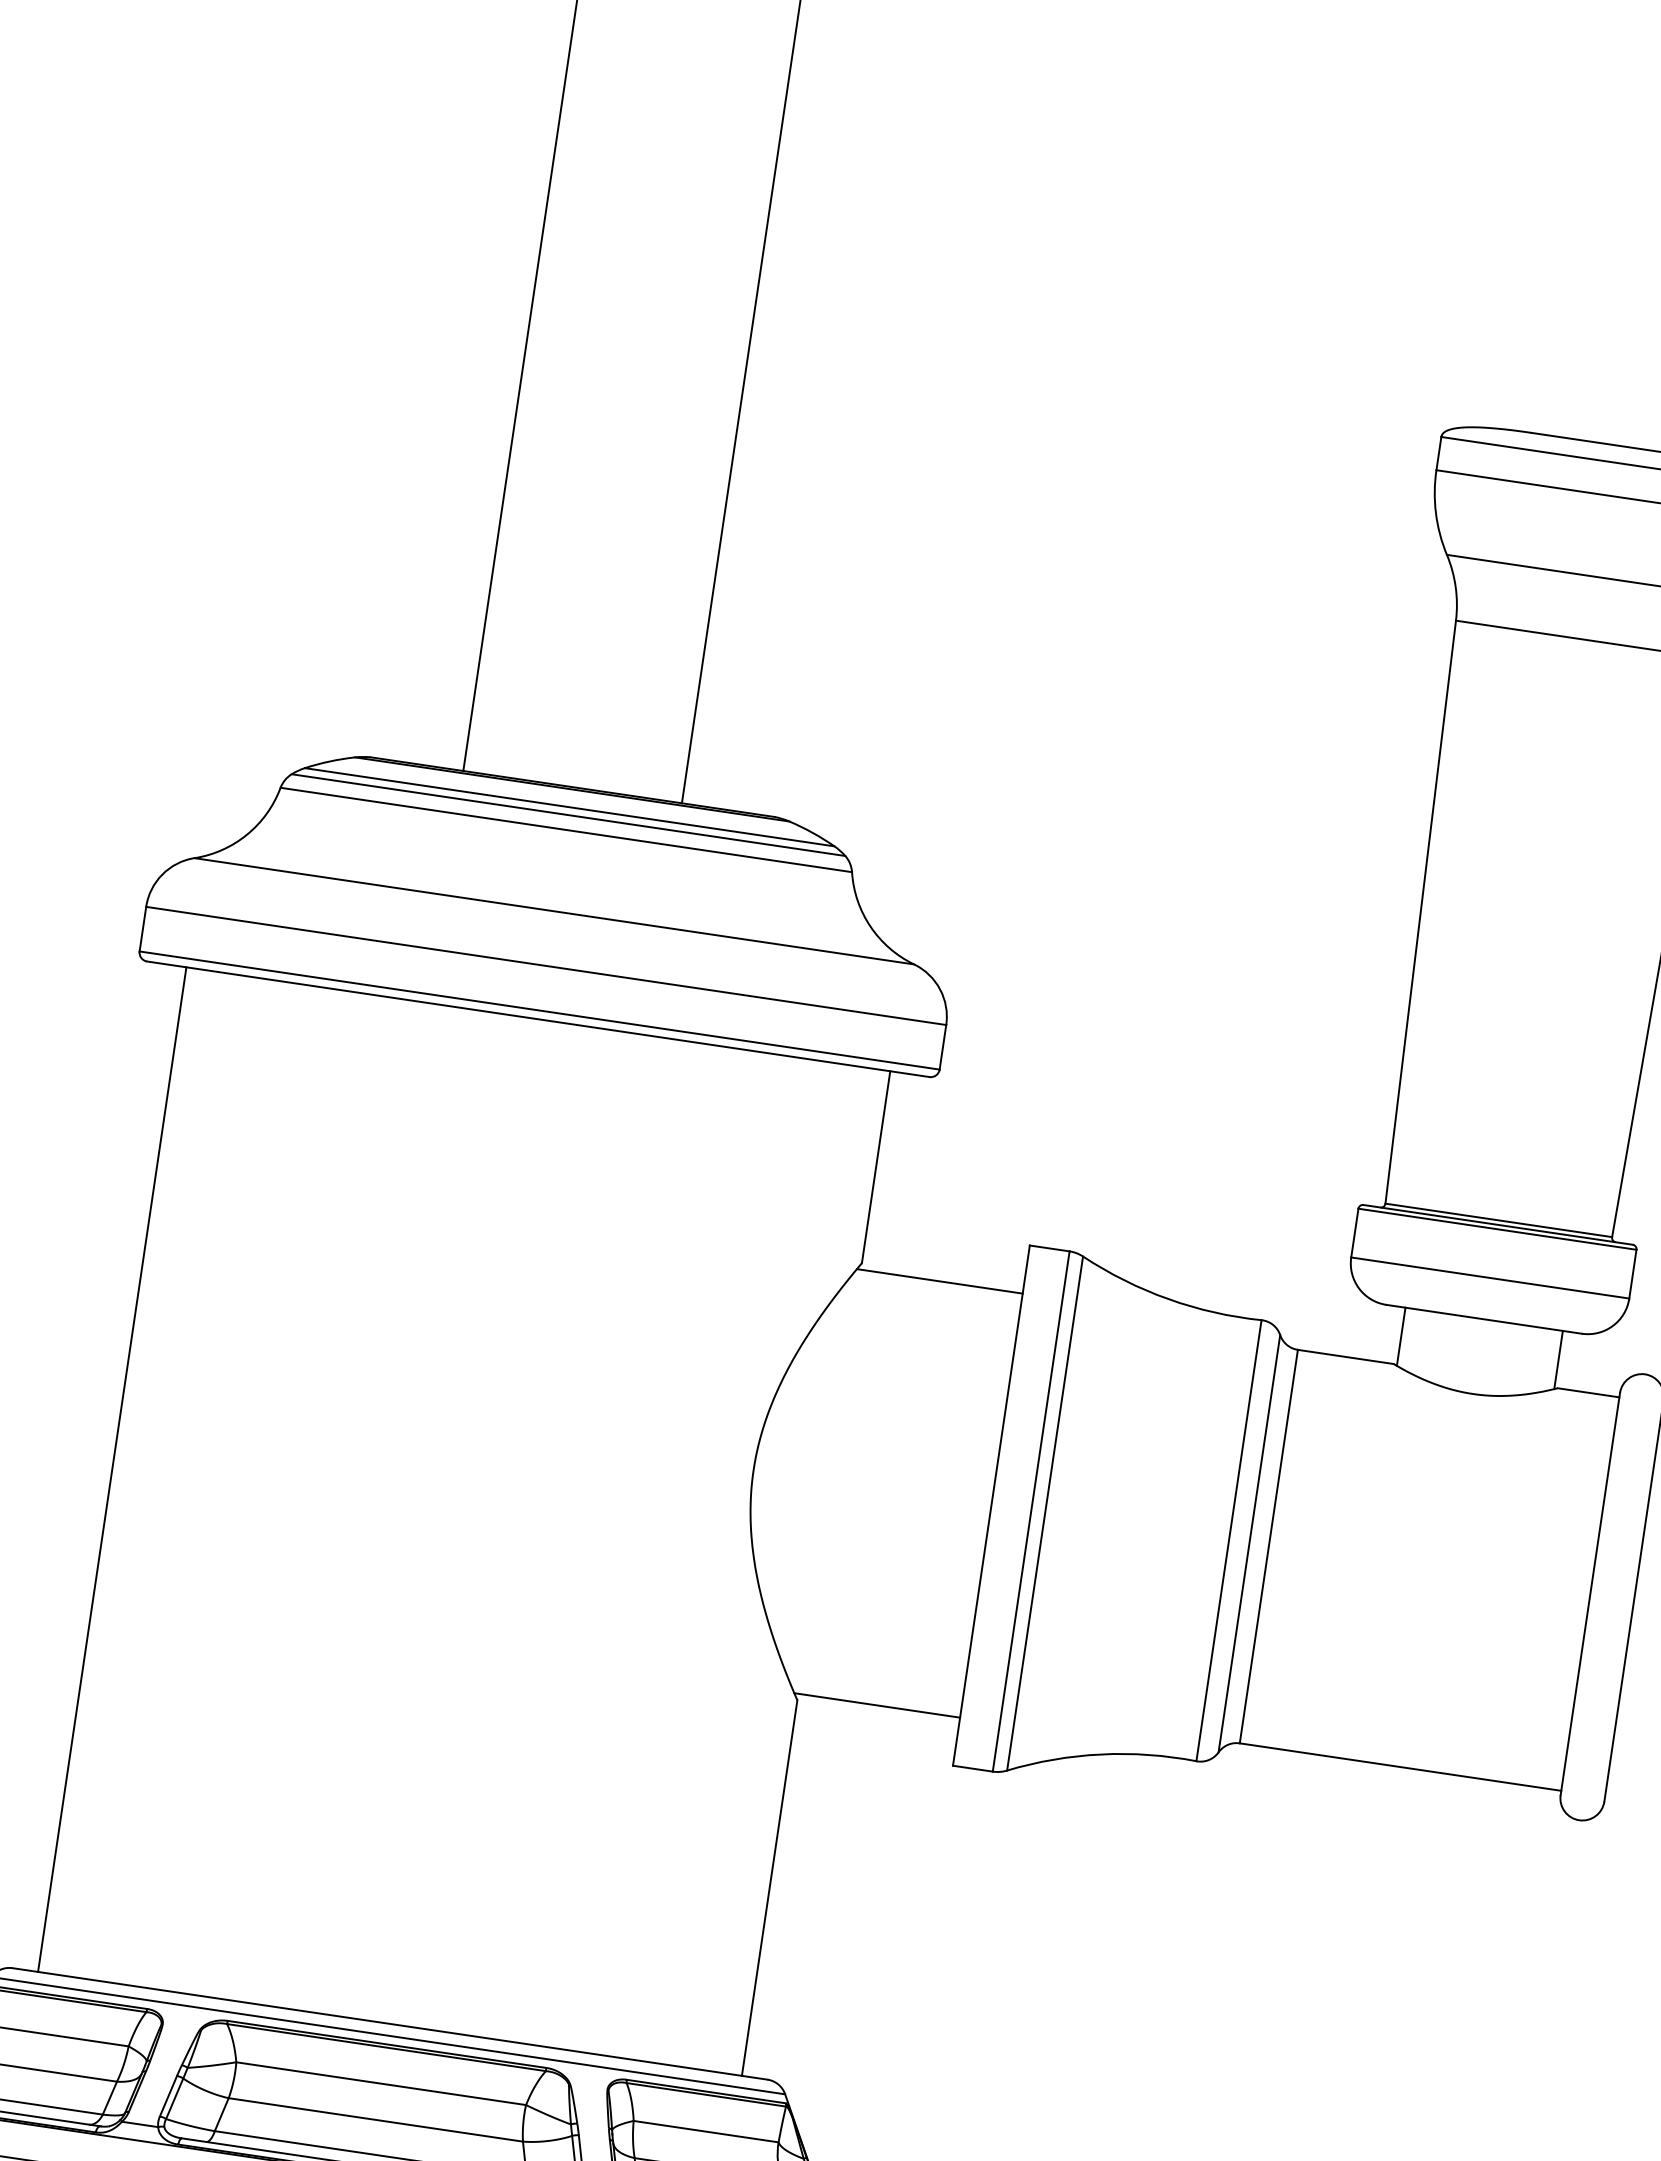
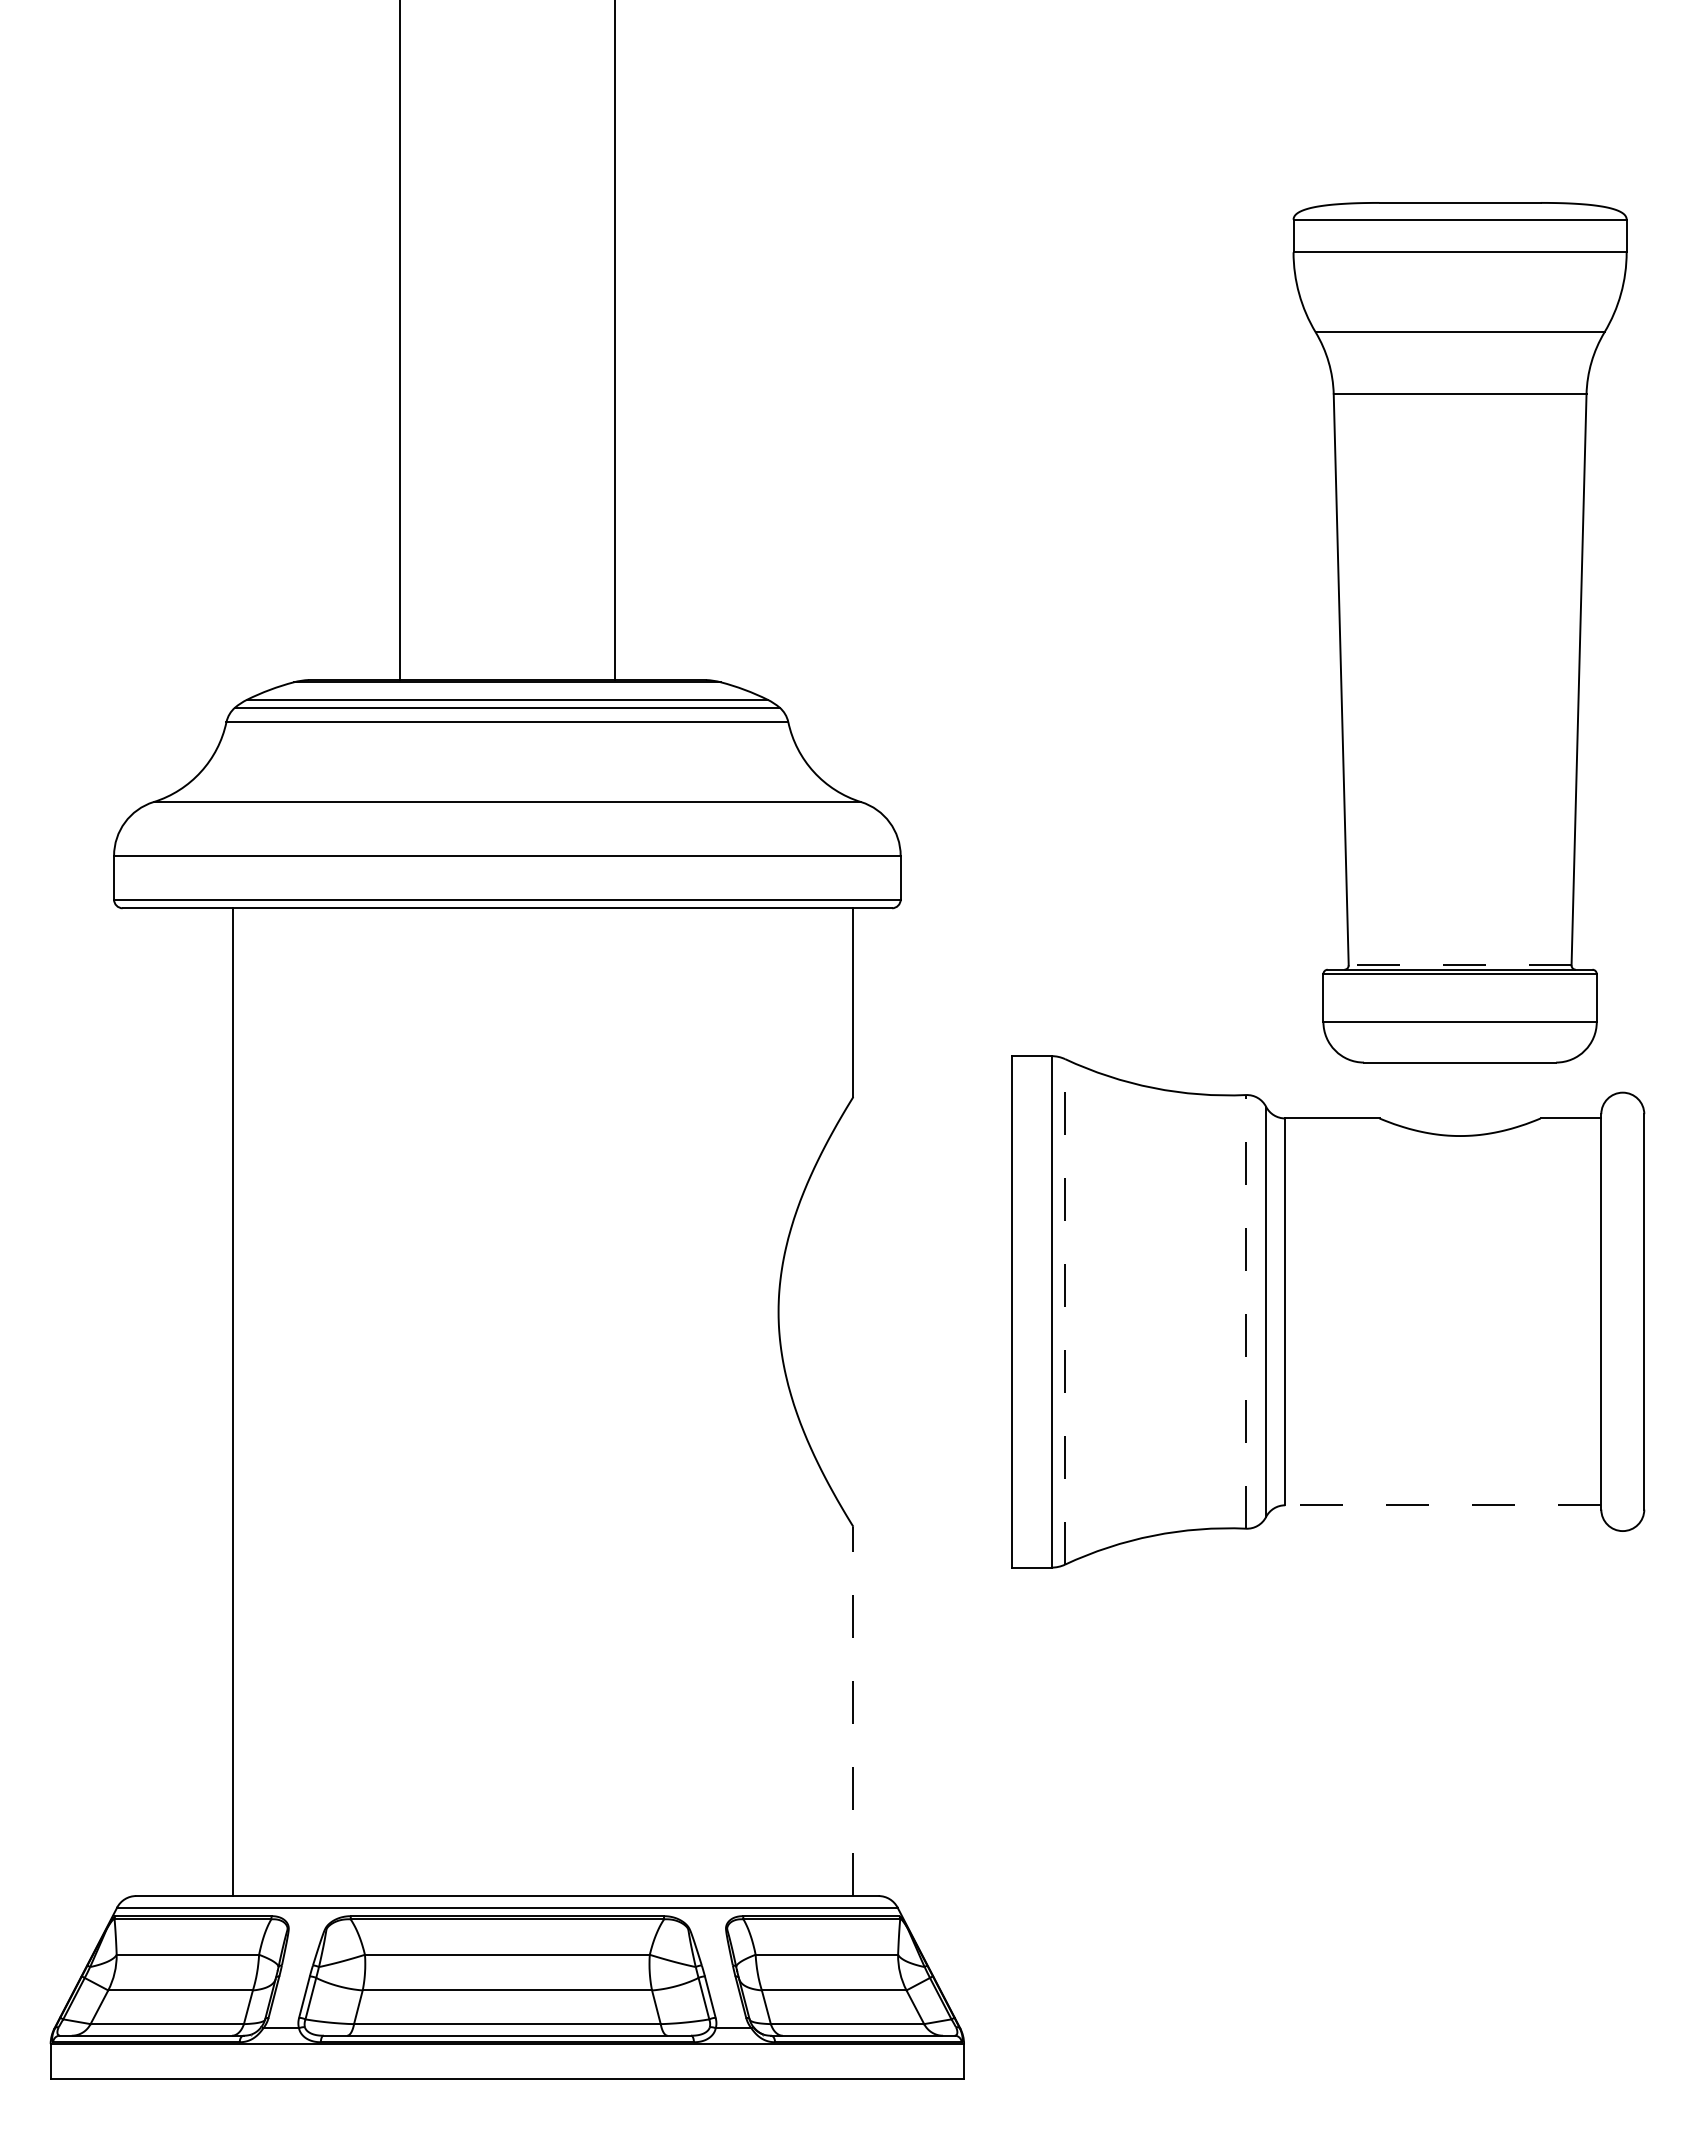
line: (1498, 1220) -> (1459, 965), solid -> dashed
line: (939, 1281) -> (930, 1103), removed
line: (1401, 1336) -> (1382, 1090), removed
line: (1558, 1359) -> (1537, 1090), removed
line: (112, 1469) -> (233, 1402), moved
line: (1045, 1513) -> (1065, 1311), solid -> dashed
line: (1229, 1540) -> (1246, 1311), solid -> dashed
line: (876, 1705) -> (930, 1520), removed
line: (1399, 1767) -> (1442, 1505), solid -> dashed
line: (769, 1888) -> (853, 1711), solid -> dashed

